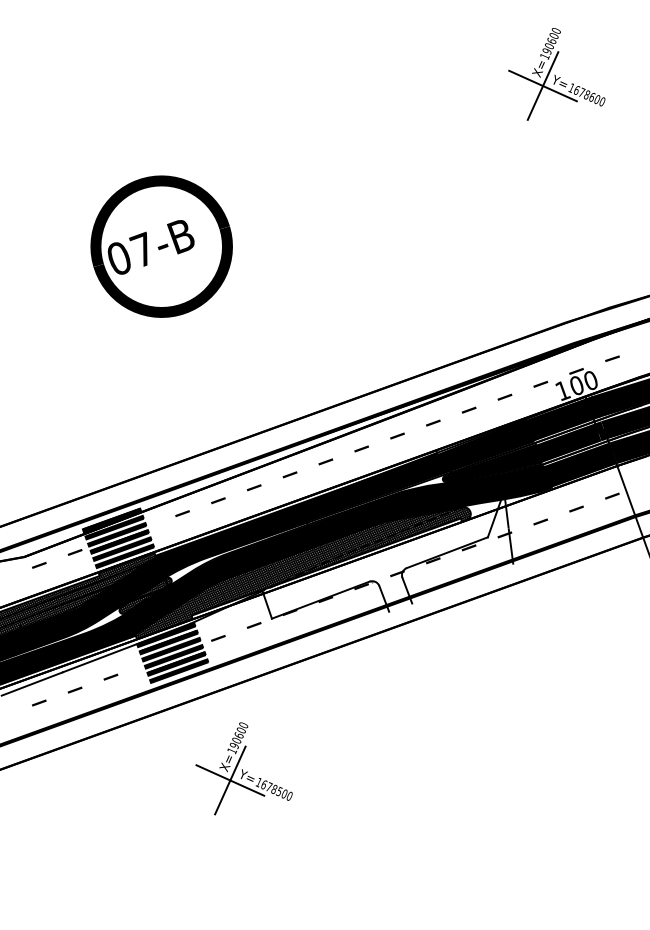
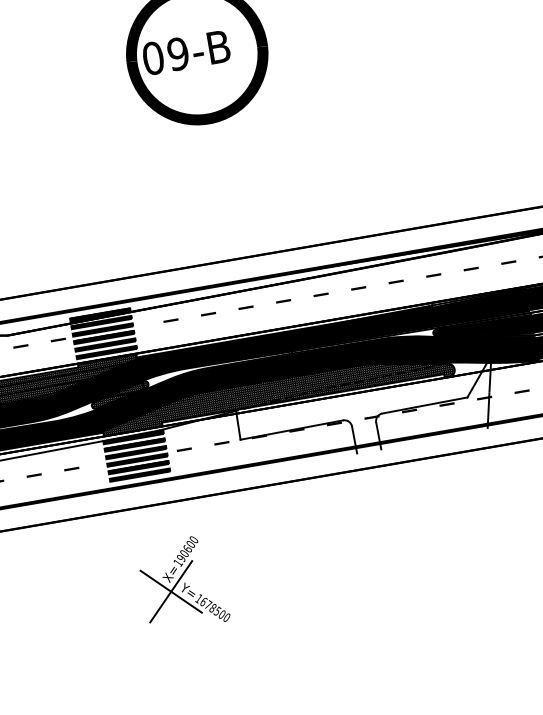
text: (141, 249) -> (176, 53), 07-B -> 09-B

